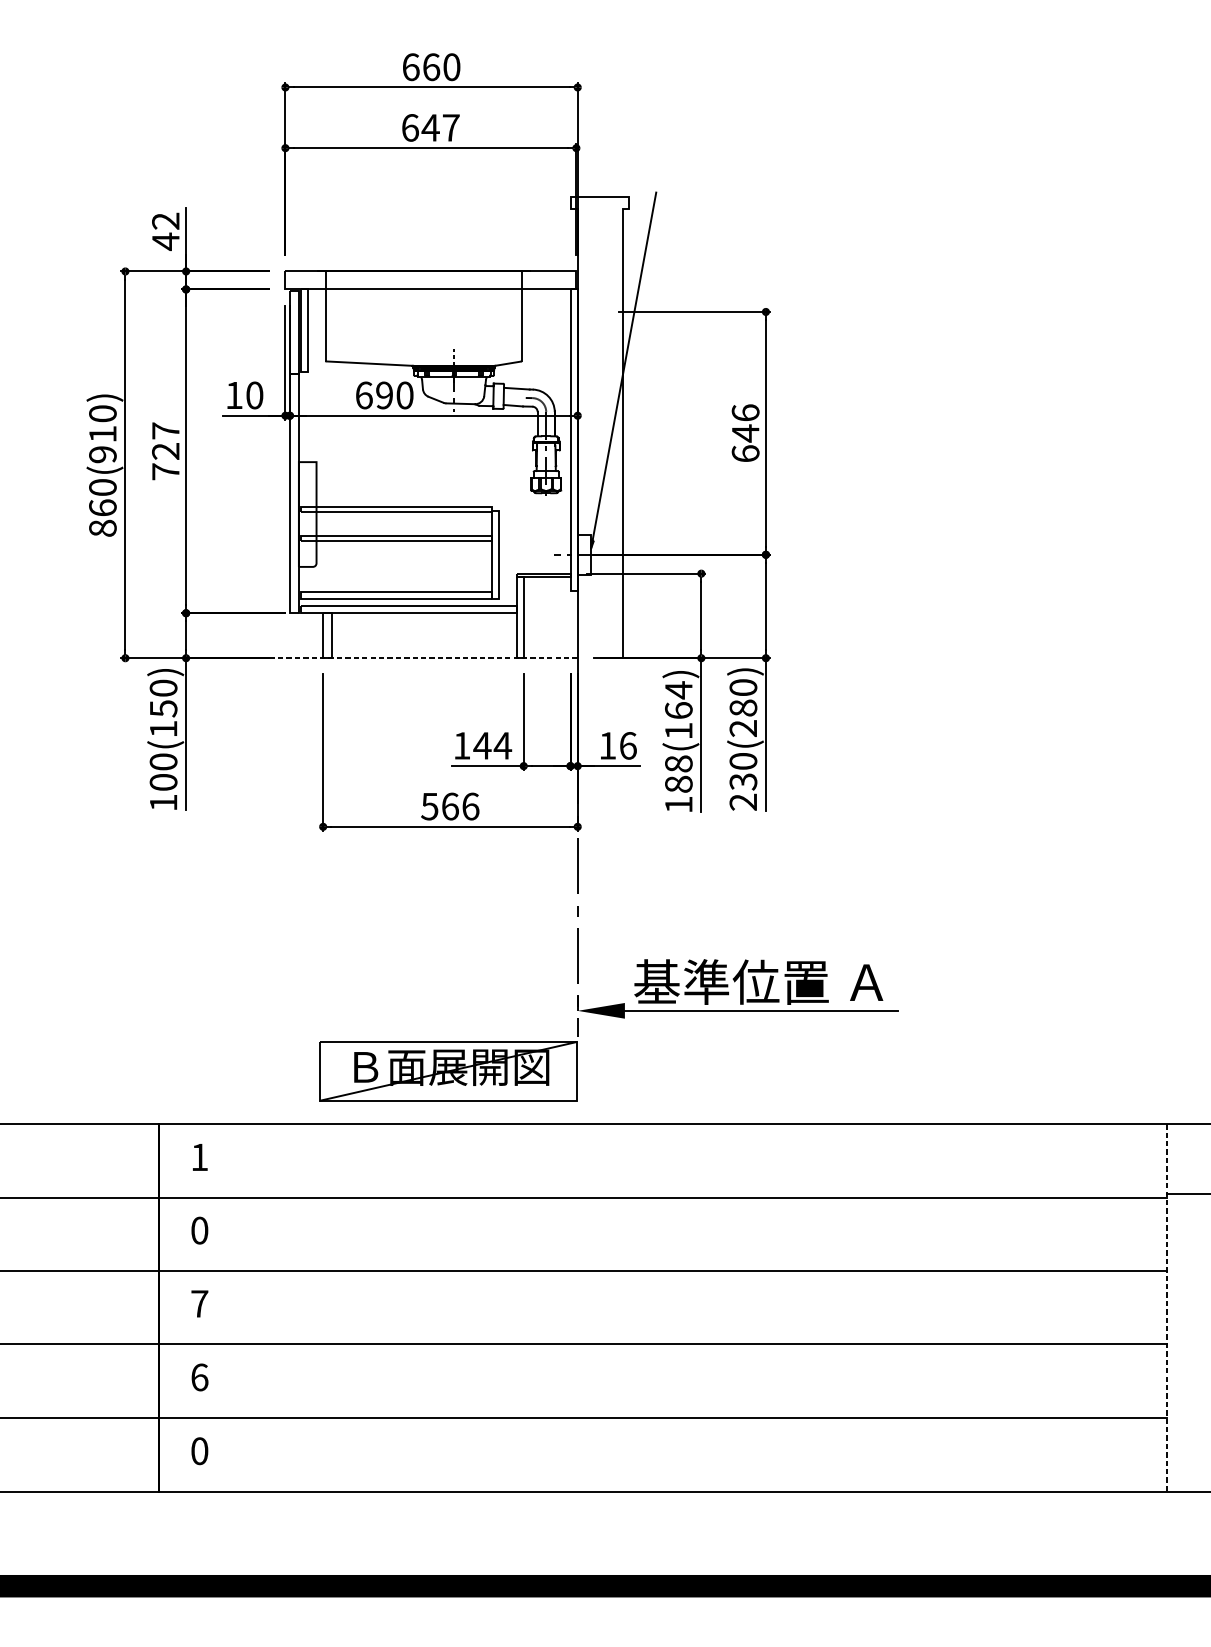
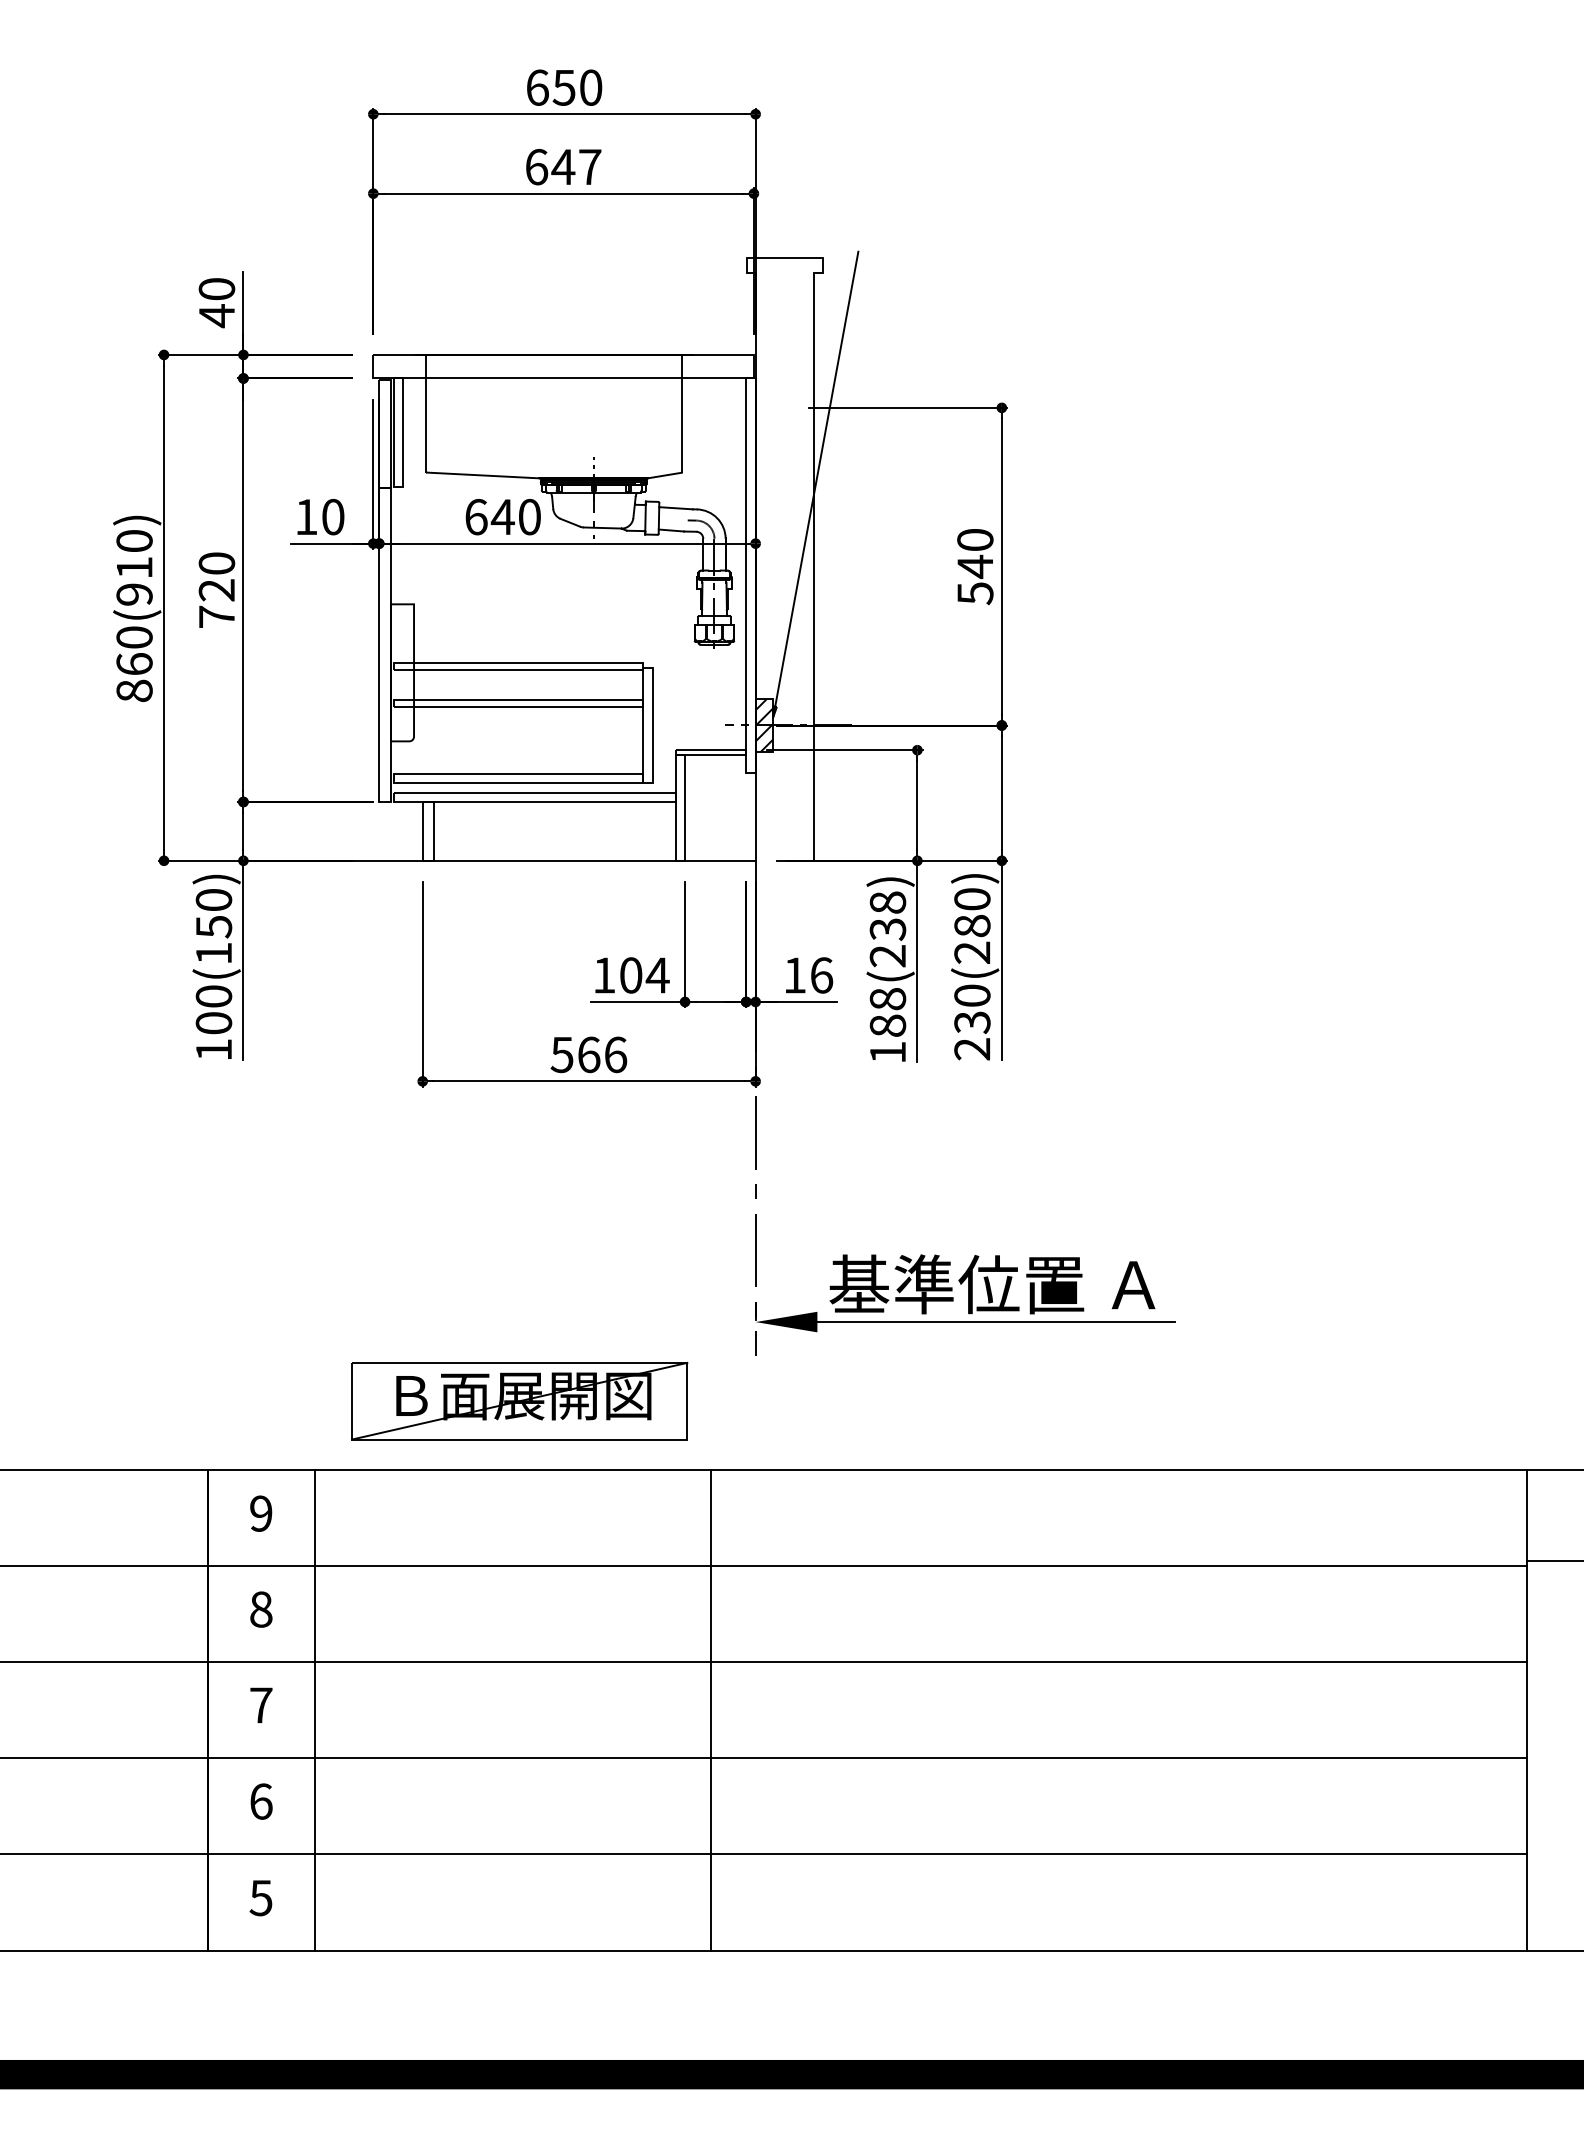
text: (430, 67) -> (563, 87), 660 -> 650
text: (165, 221) -> (216, 289), 42 -> 40
text: (384, 395) -> (502, 517), 690 -> 640
text: (165, 430) -> (216, 563), 727 -> 720
text: (745, 433) -> (975, 566), 646 -> 540
hatch: (584, 554) -> (764, 725), added
line: (404, 657) -> (529, 860), dashed -> solid
text: (678, 709) -> (887, 928), 188(164) -> 188(238)
text: (482, 745) -> (631, 975), 144 -> 104
part: (448, 1070) -> (519, 1400), moved
text: (199, 1157) -> (261, 1513), 1 -> 9
text: (199, 1230) -> (261, 1609), 0 -> 8
line: (240, 1307) -> (314, 1710), added
line: (543, 1307) -> (711, 1710), added
line: (1167, 1308) -> (1527, 1711), dashed -> solid
text: (199, 1450) -> (260, 1897), 0 -> 5

